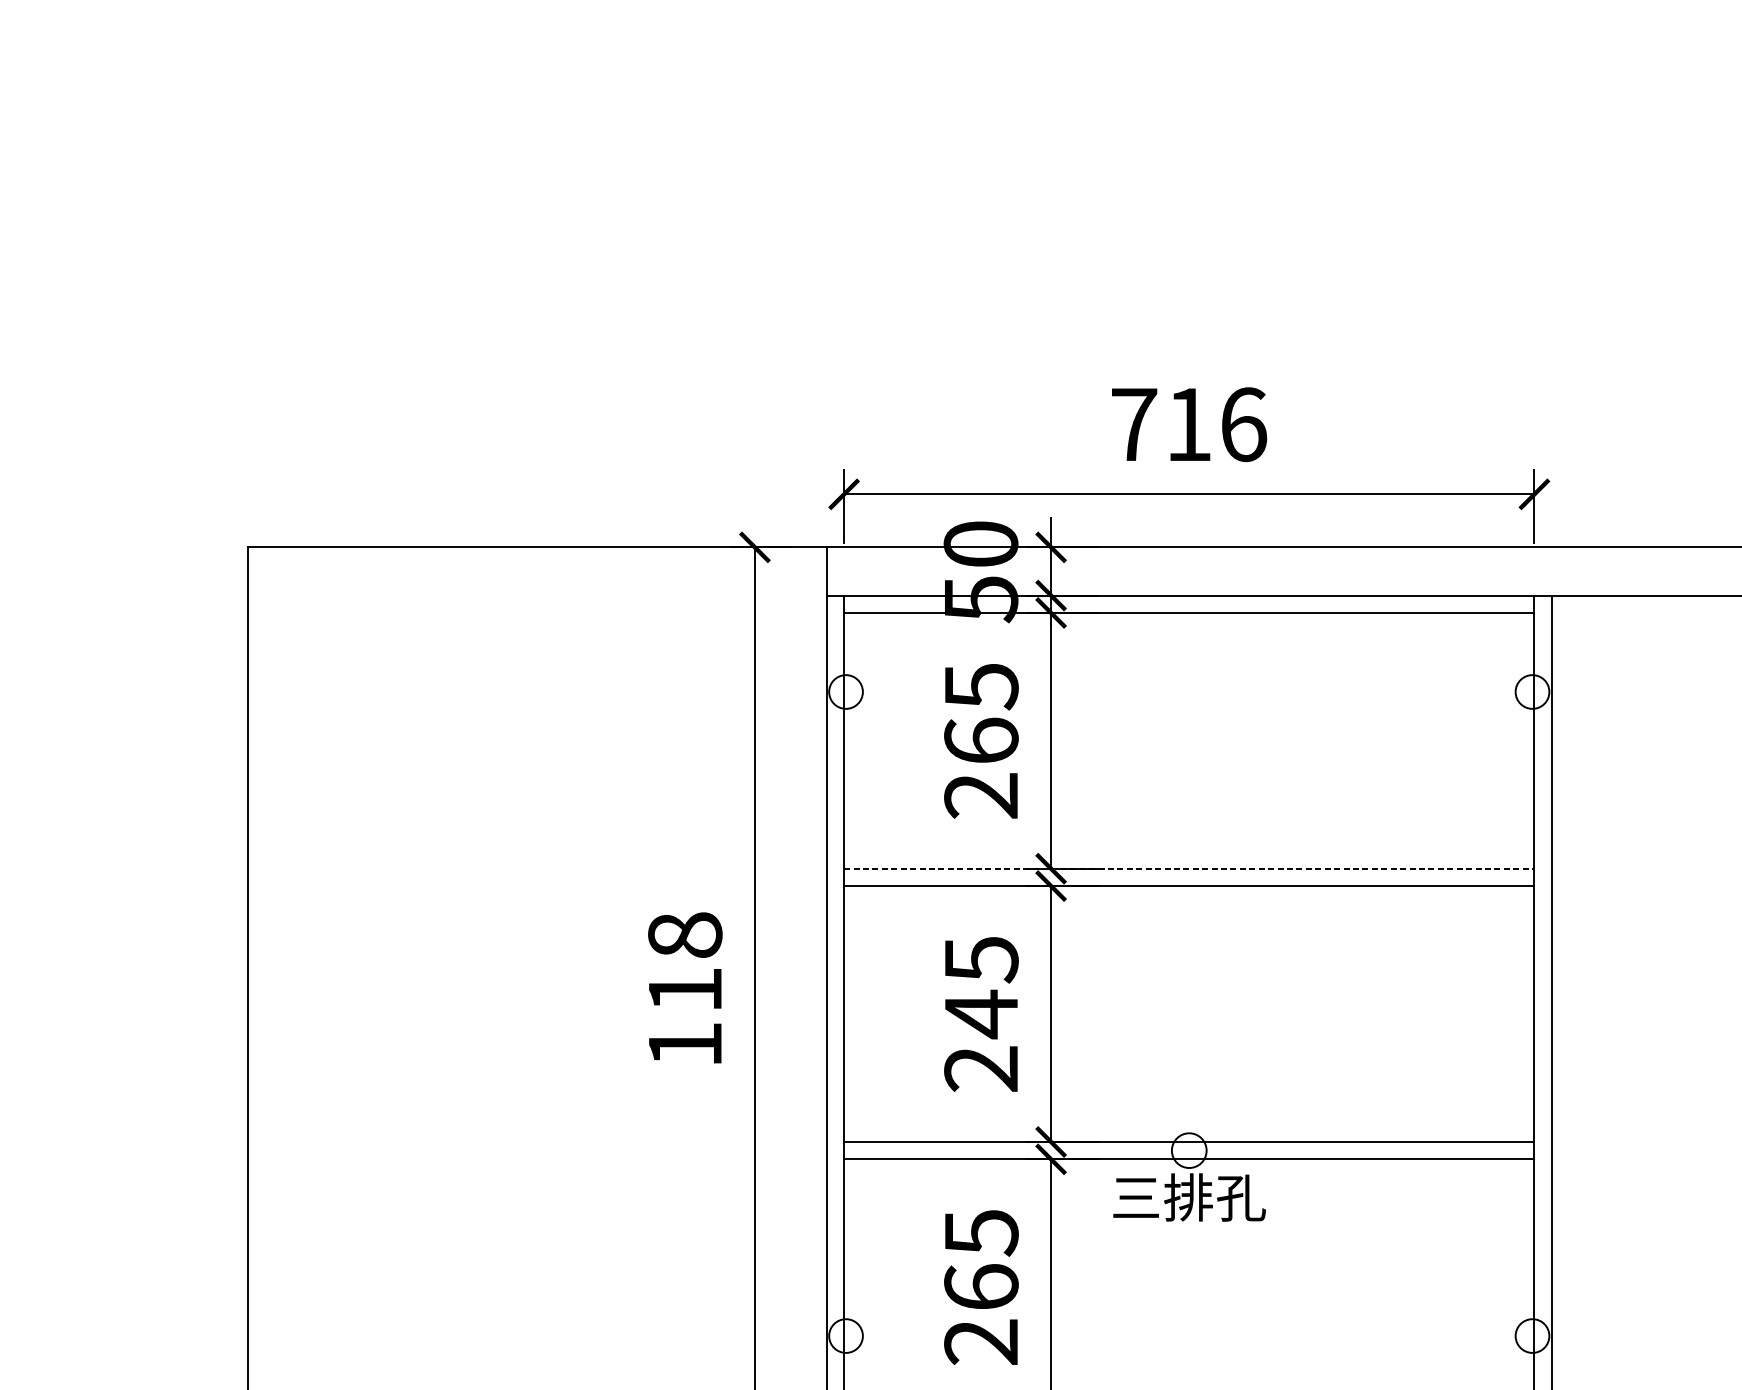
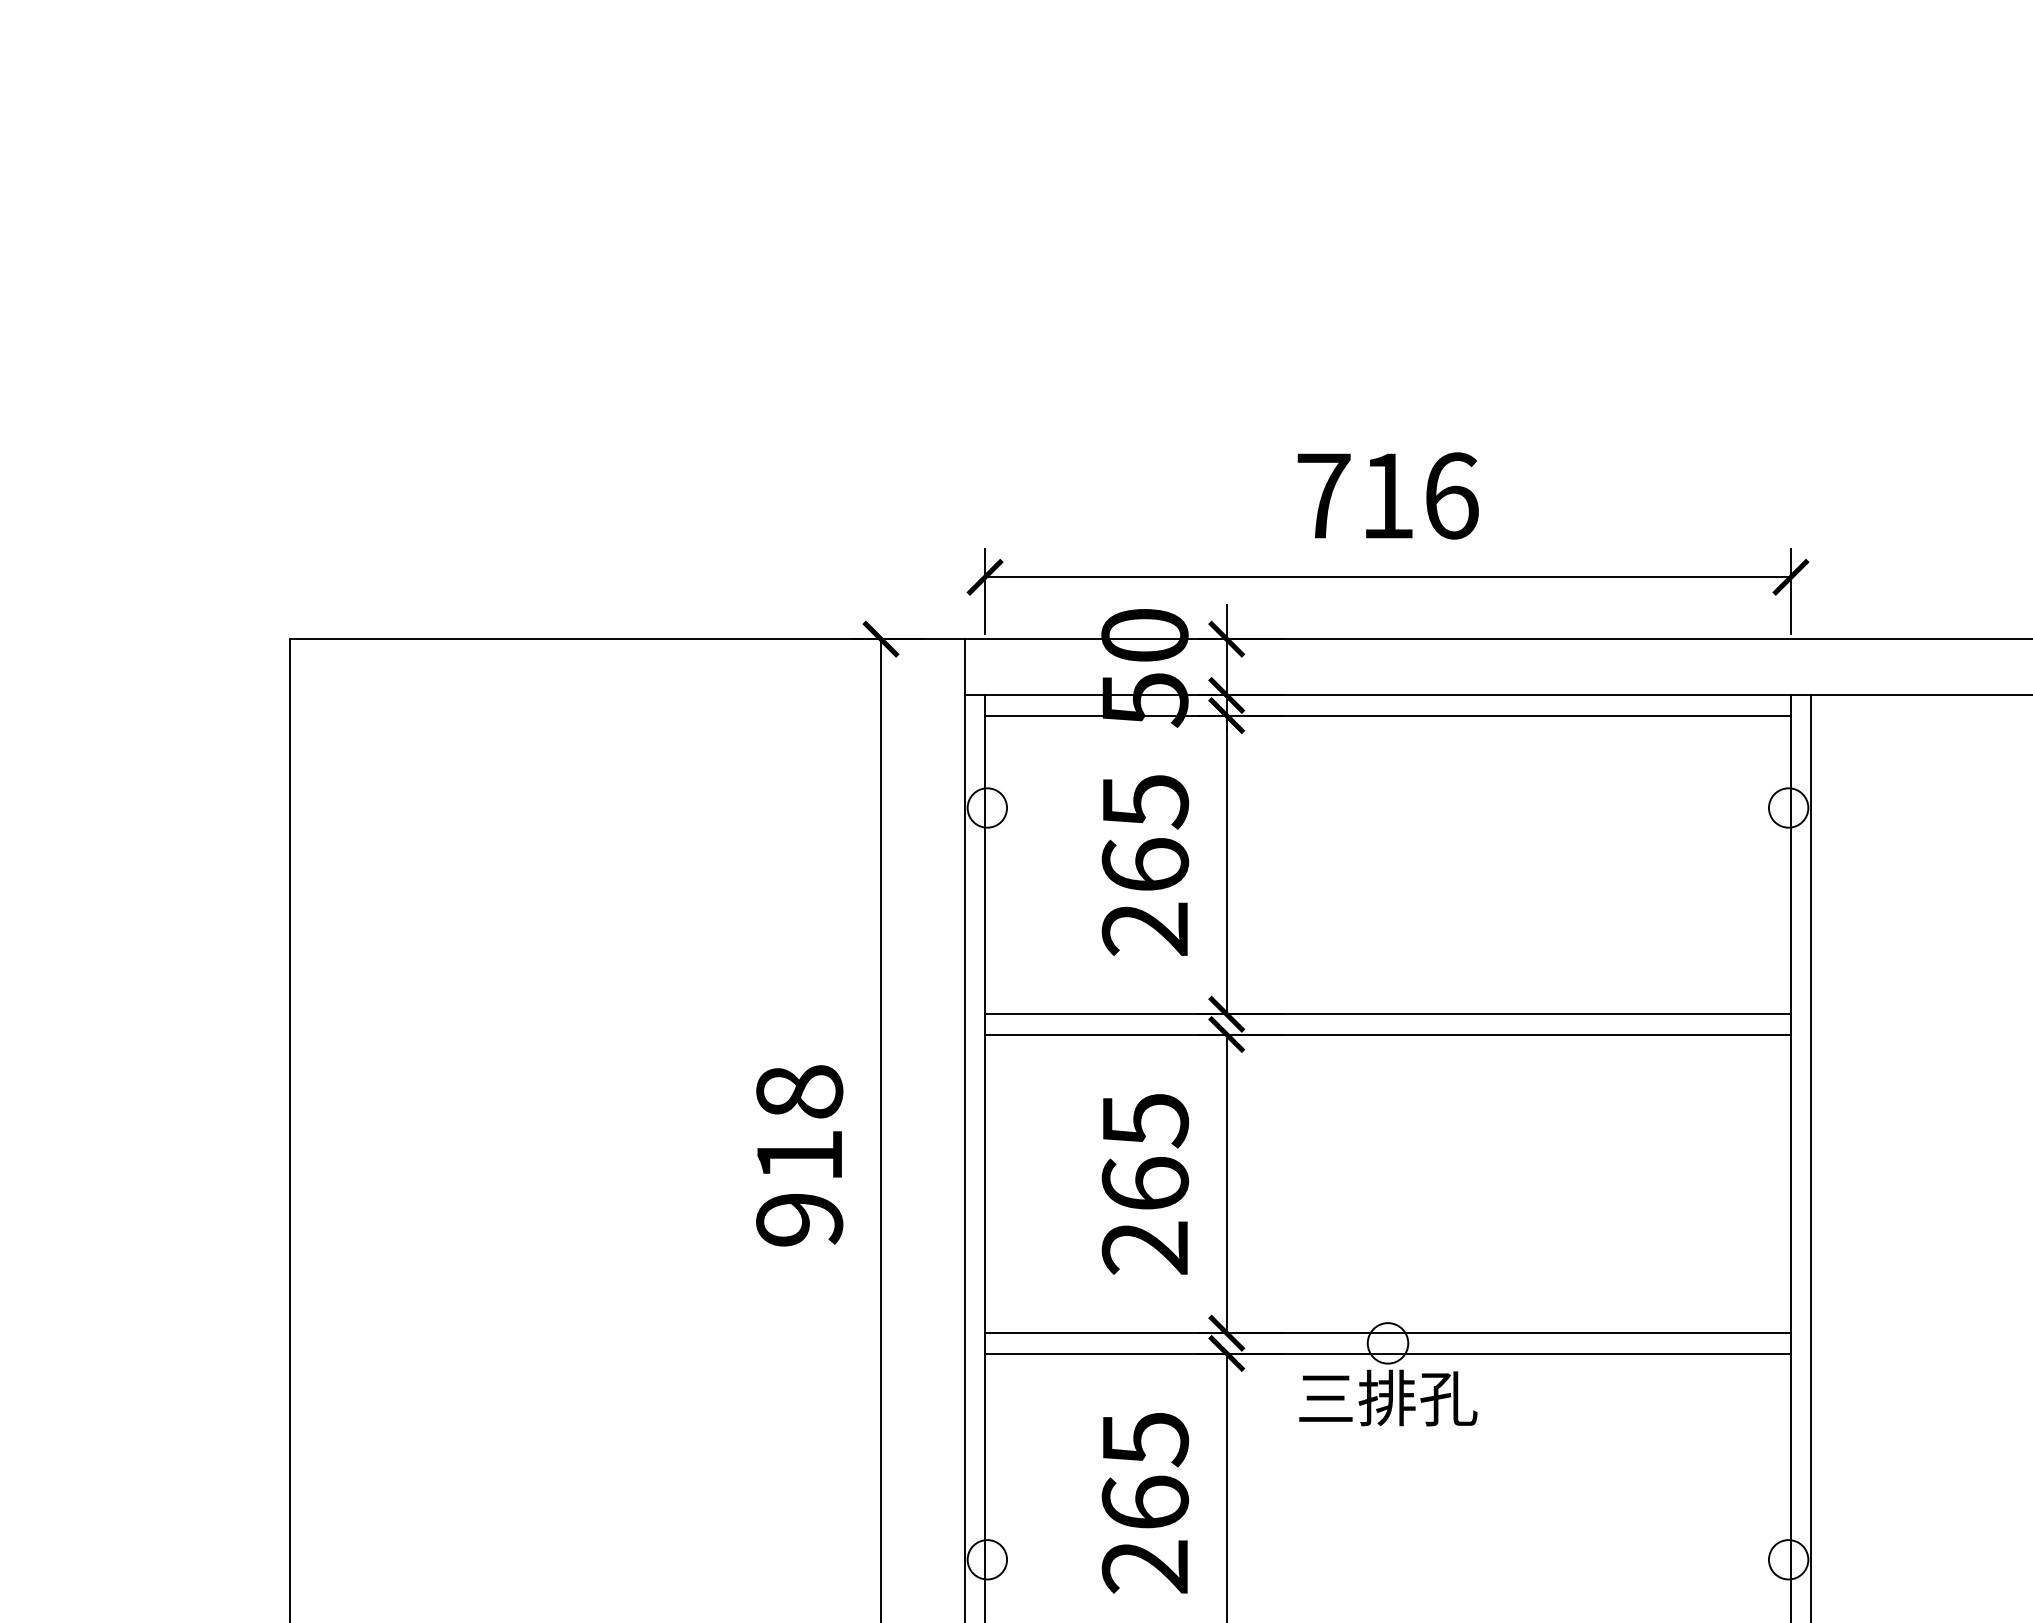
line: (1189, 868) -> (1388, 1014), dashed -> solid
text: (981, 1014) -> (1145, 1184), 245 -> 265
text: (685, 1045) -> (799, 1220), 118 -> 918

